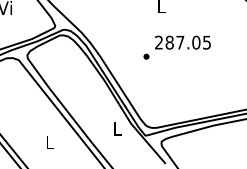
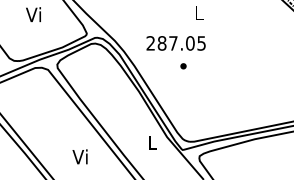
text: (182, 42) -> (175, 43), moved
text: (48, 141) -> (79, 156), L -> Vi

